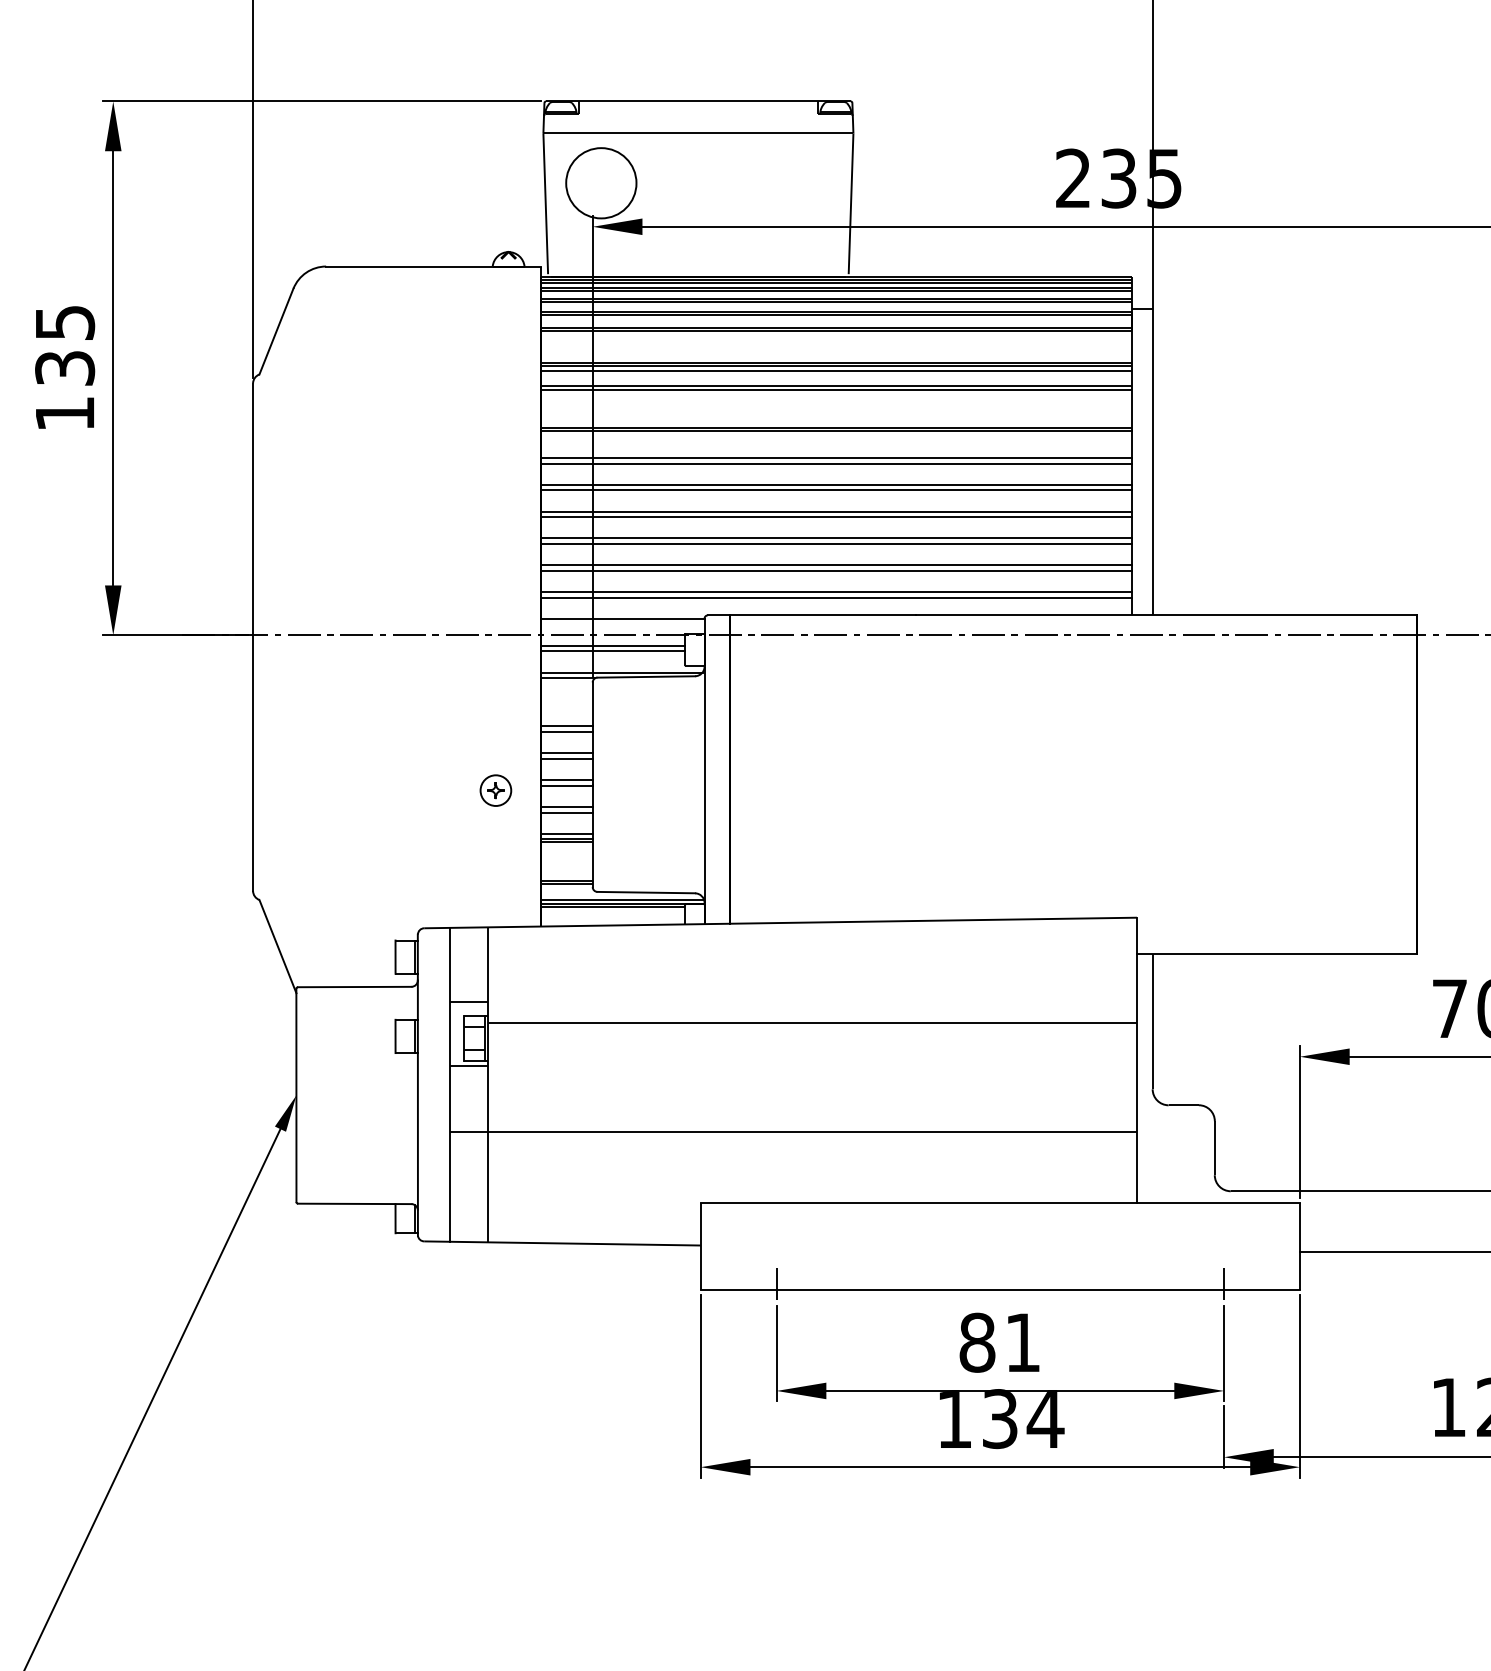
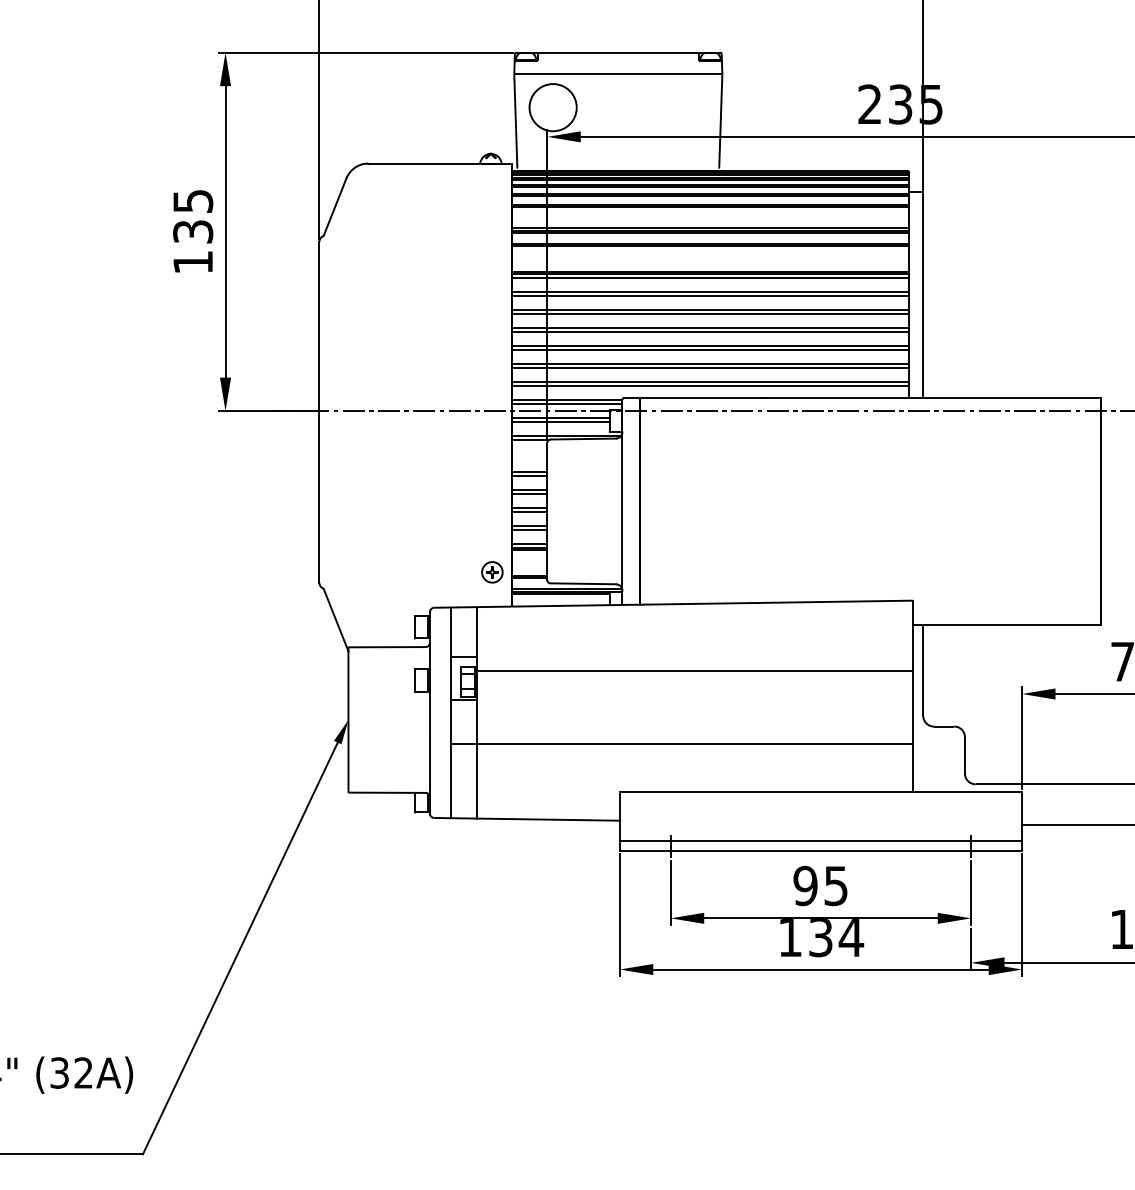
line: (835, 436) -> (710, 277), added
line: (622, 623) -> (567, 403), added
part: (496, 790) -> (492, 572), moved
line: (999, 1276) -> (820, 841), added
text: (999, 1343) -> (820, 886), 81 -> 95

